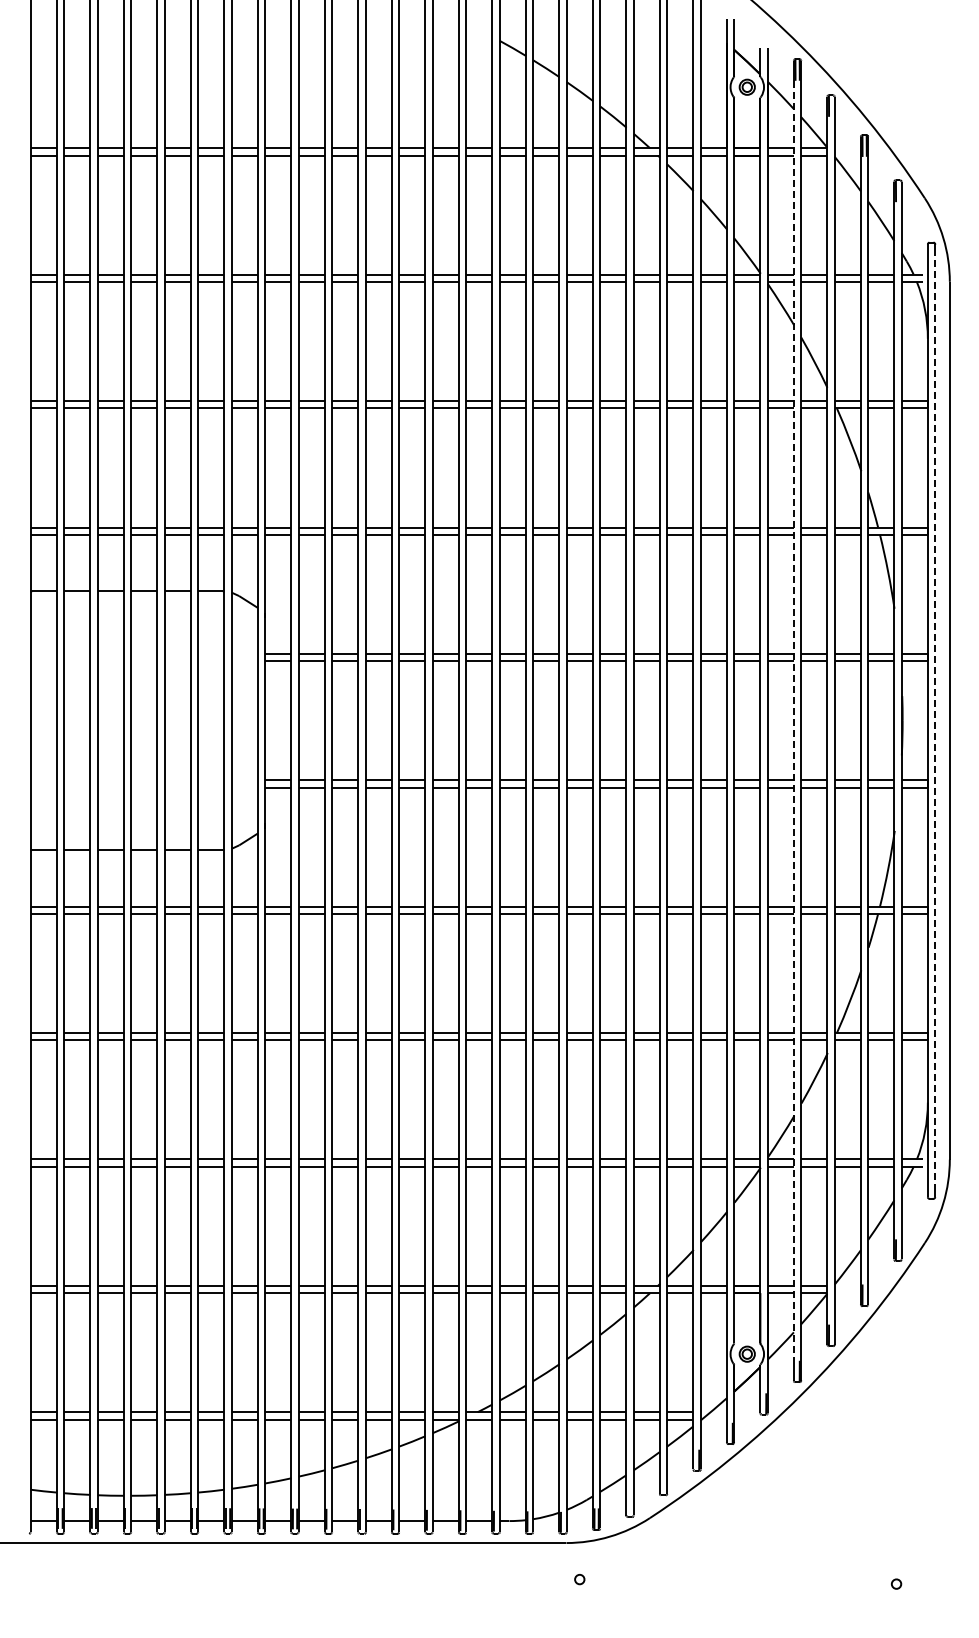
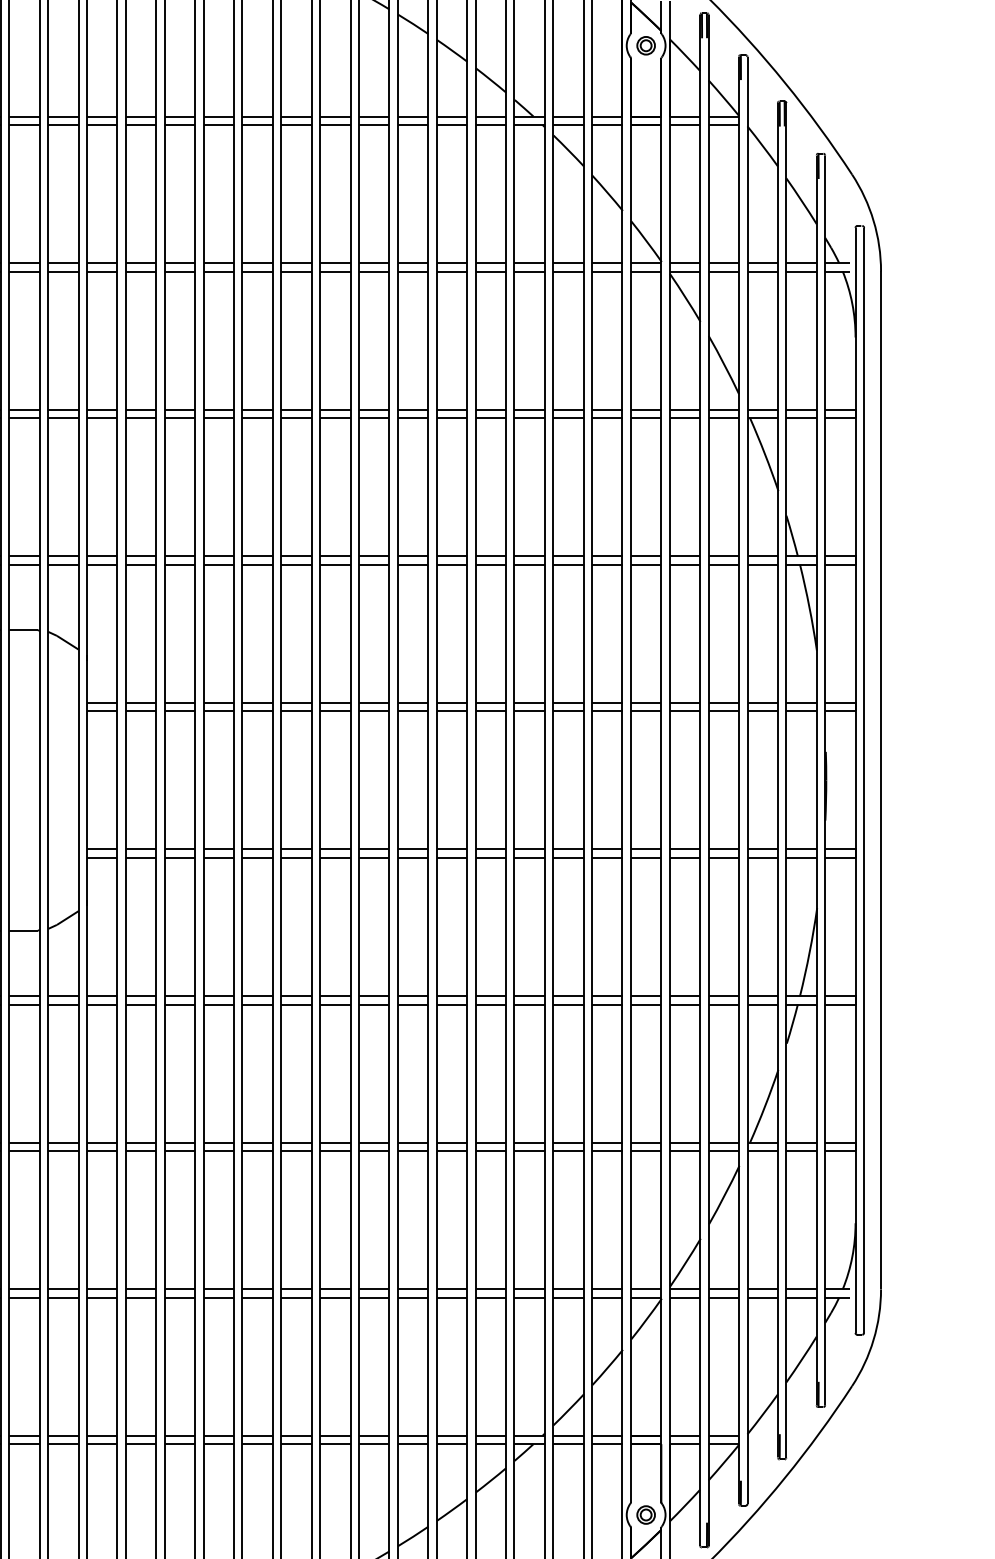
line: (793, 720) -> (699, 780), dashed -> solid
line: (935, 720) -> (864, 780), dashed -> solid

